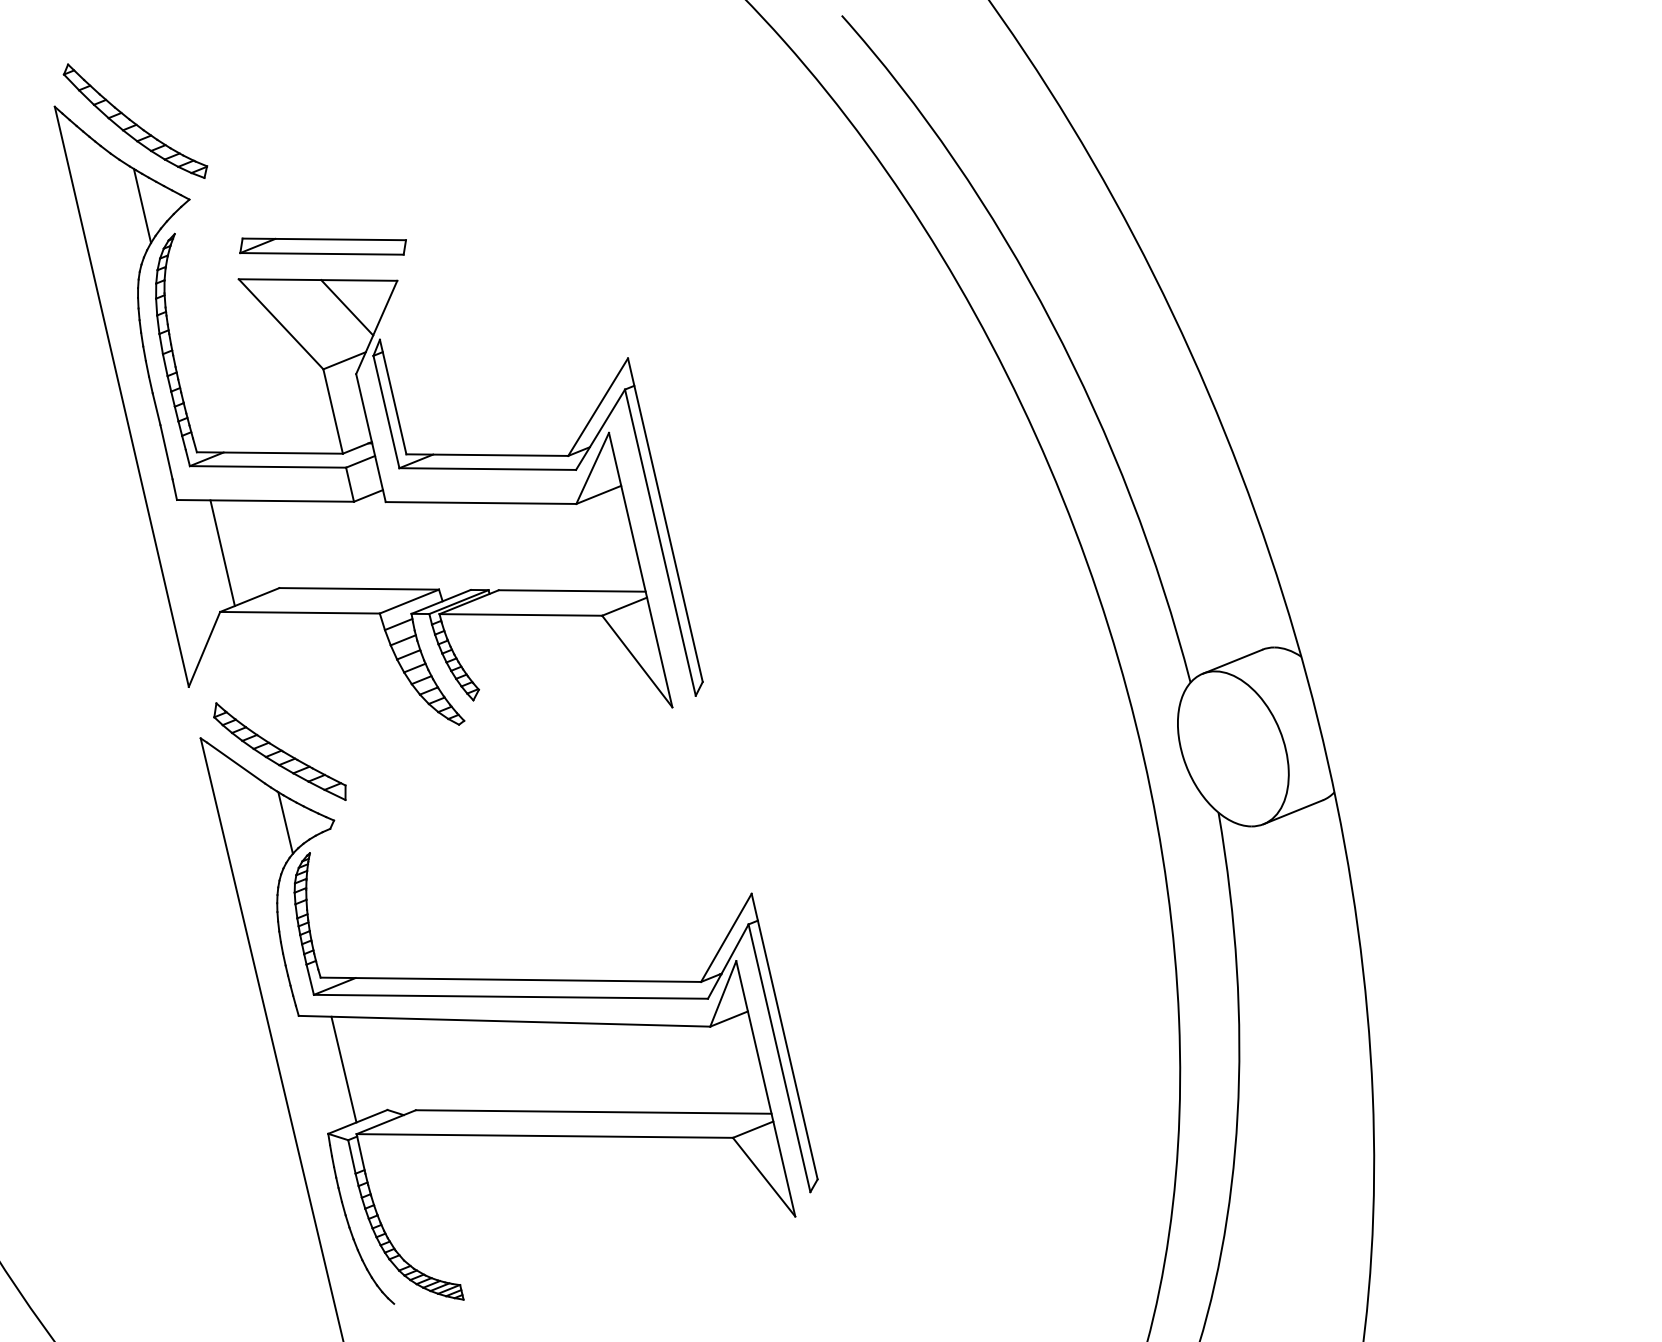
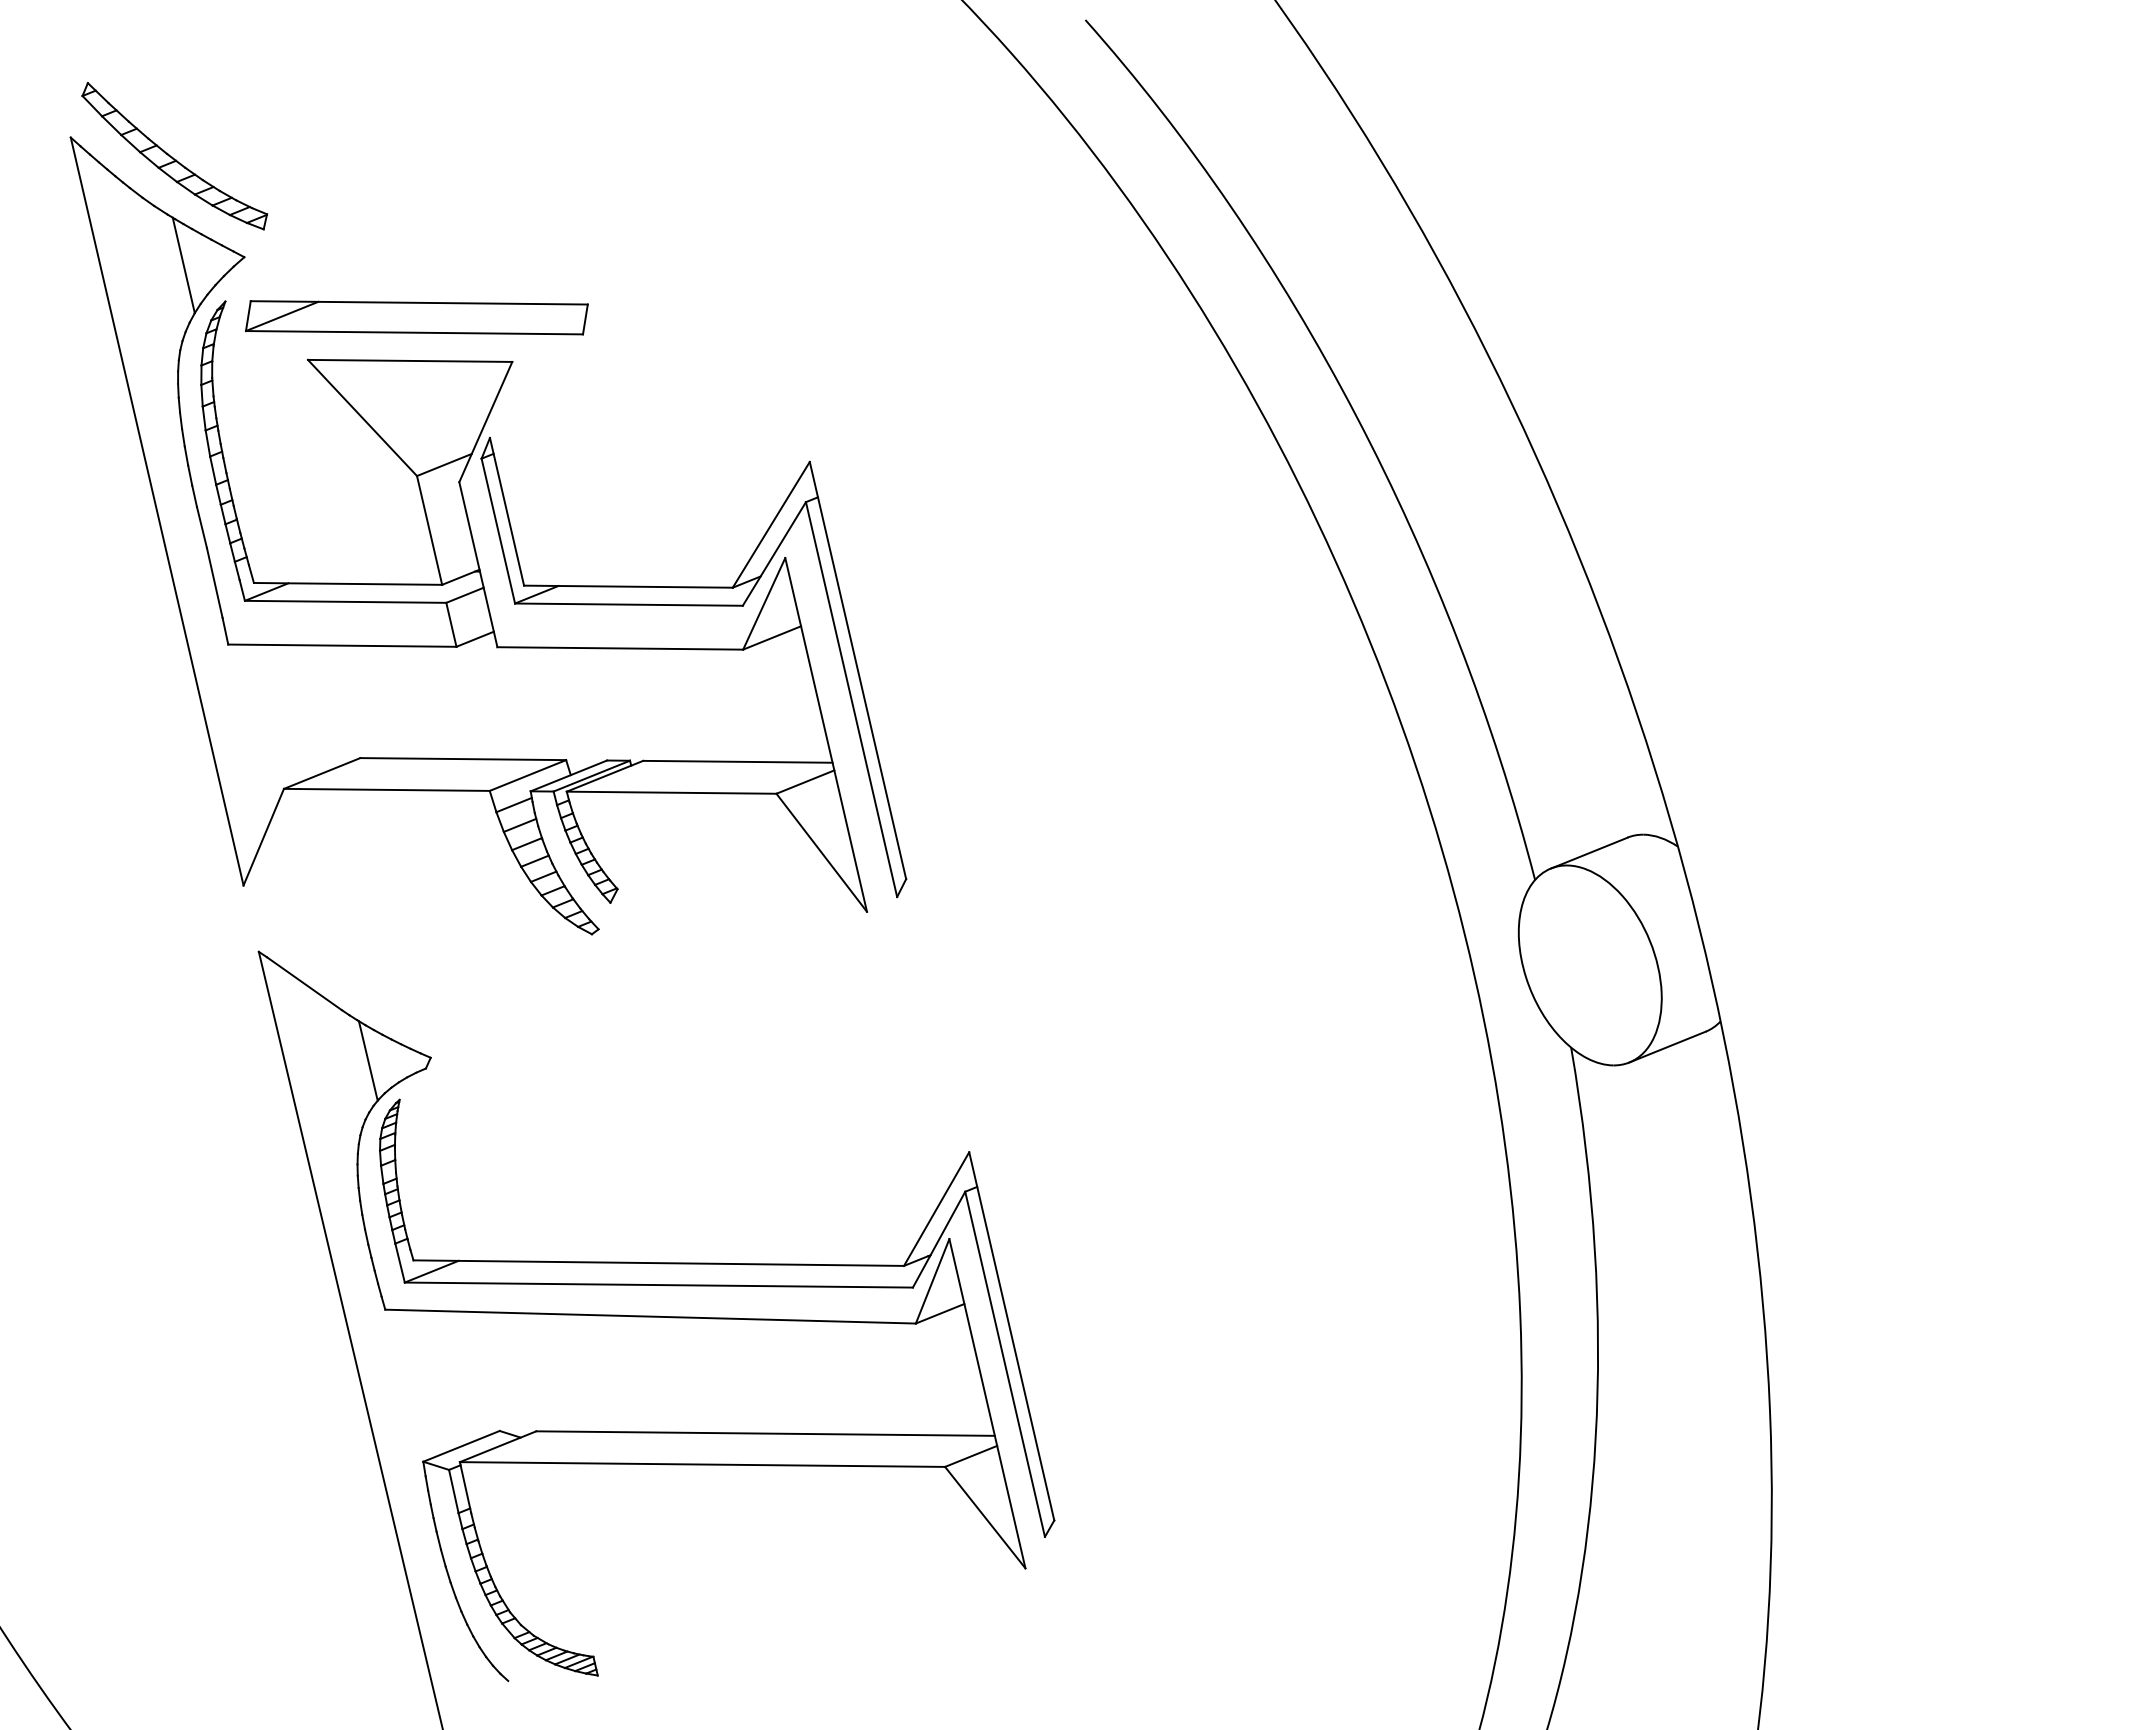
part: (322, 246) -> (416, 317), size x1.6
line: (347, 307) -> (447, 396), removed
line: (222, 552) -> (286, 712), removed
part: (279, 751) -> (360, 968), removed
line: (343, 1069) -> (443, 1378), removed

